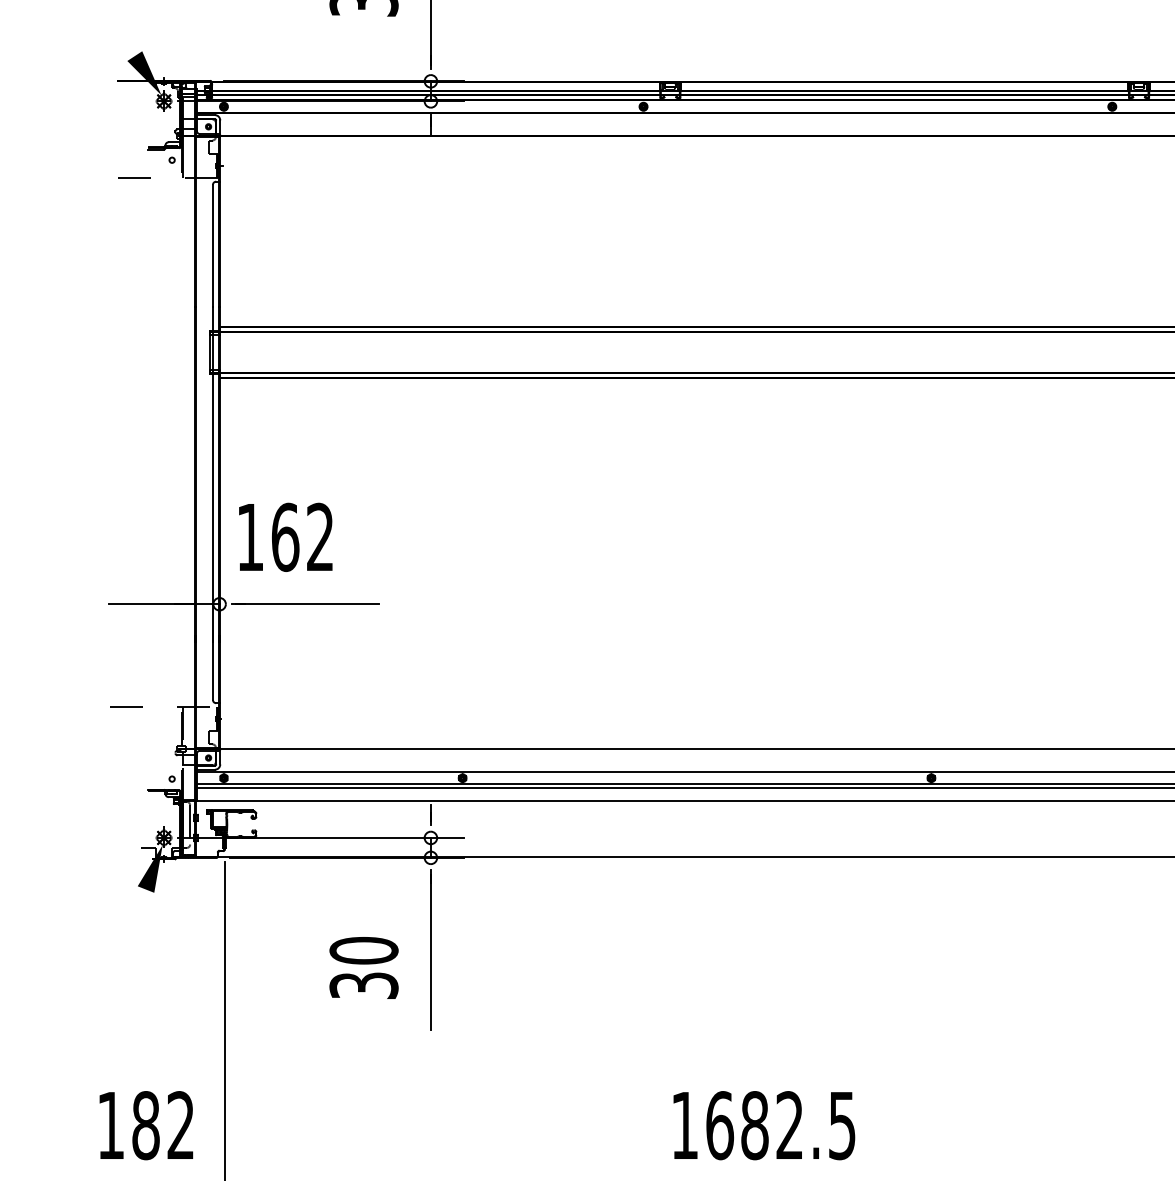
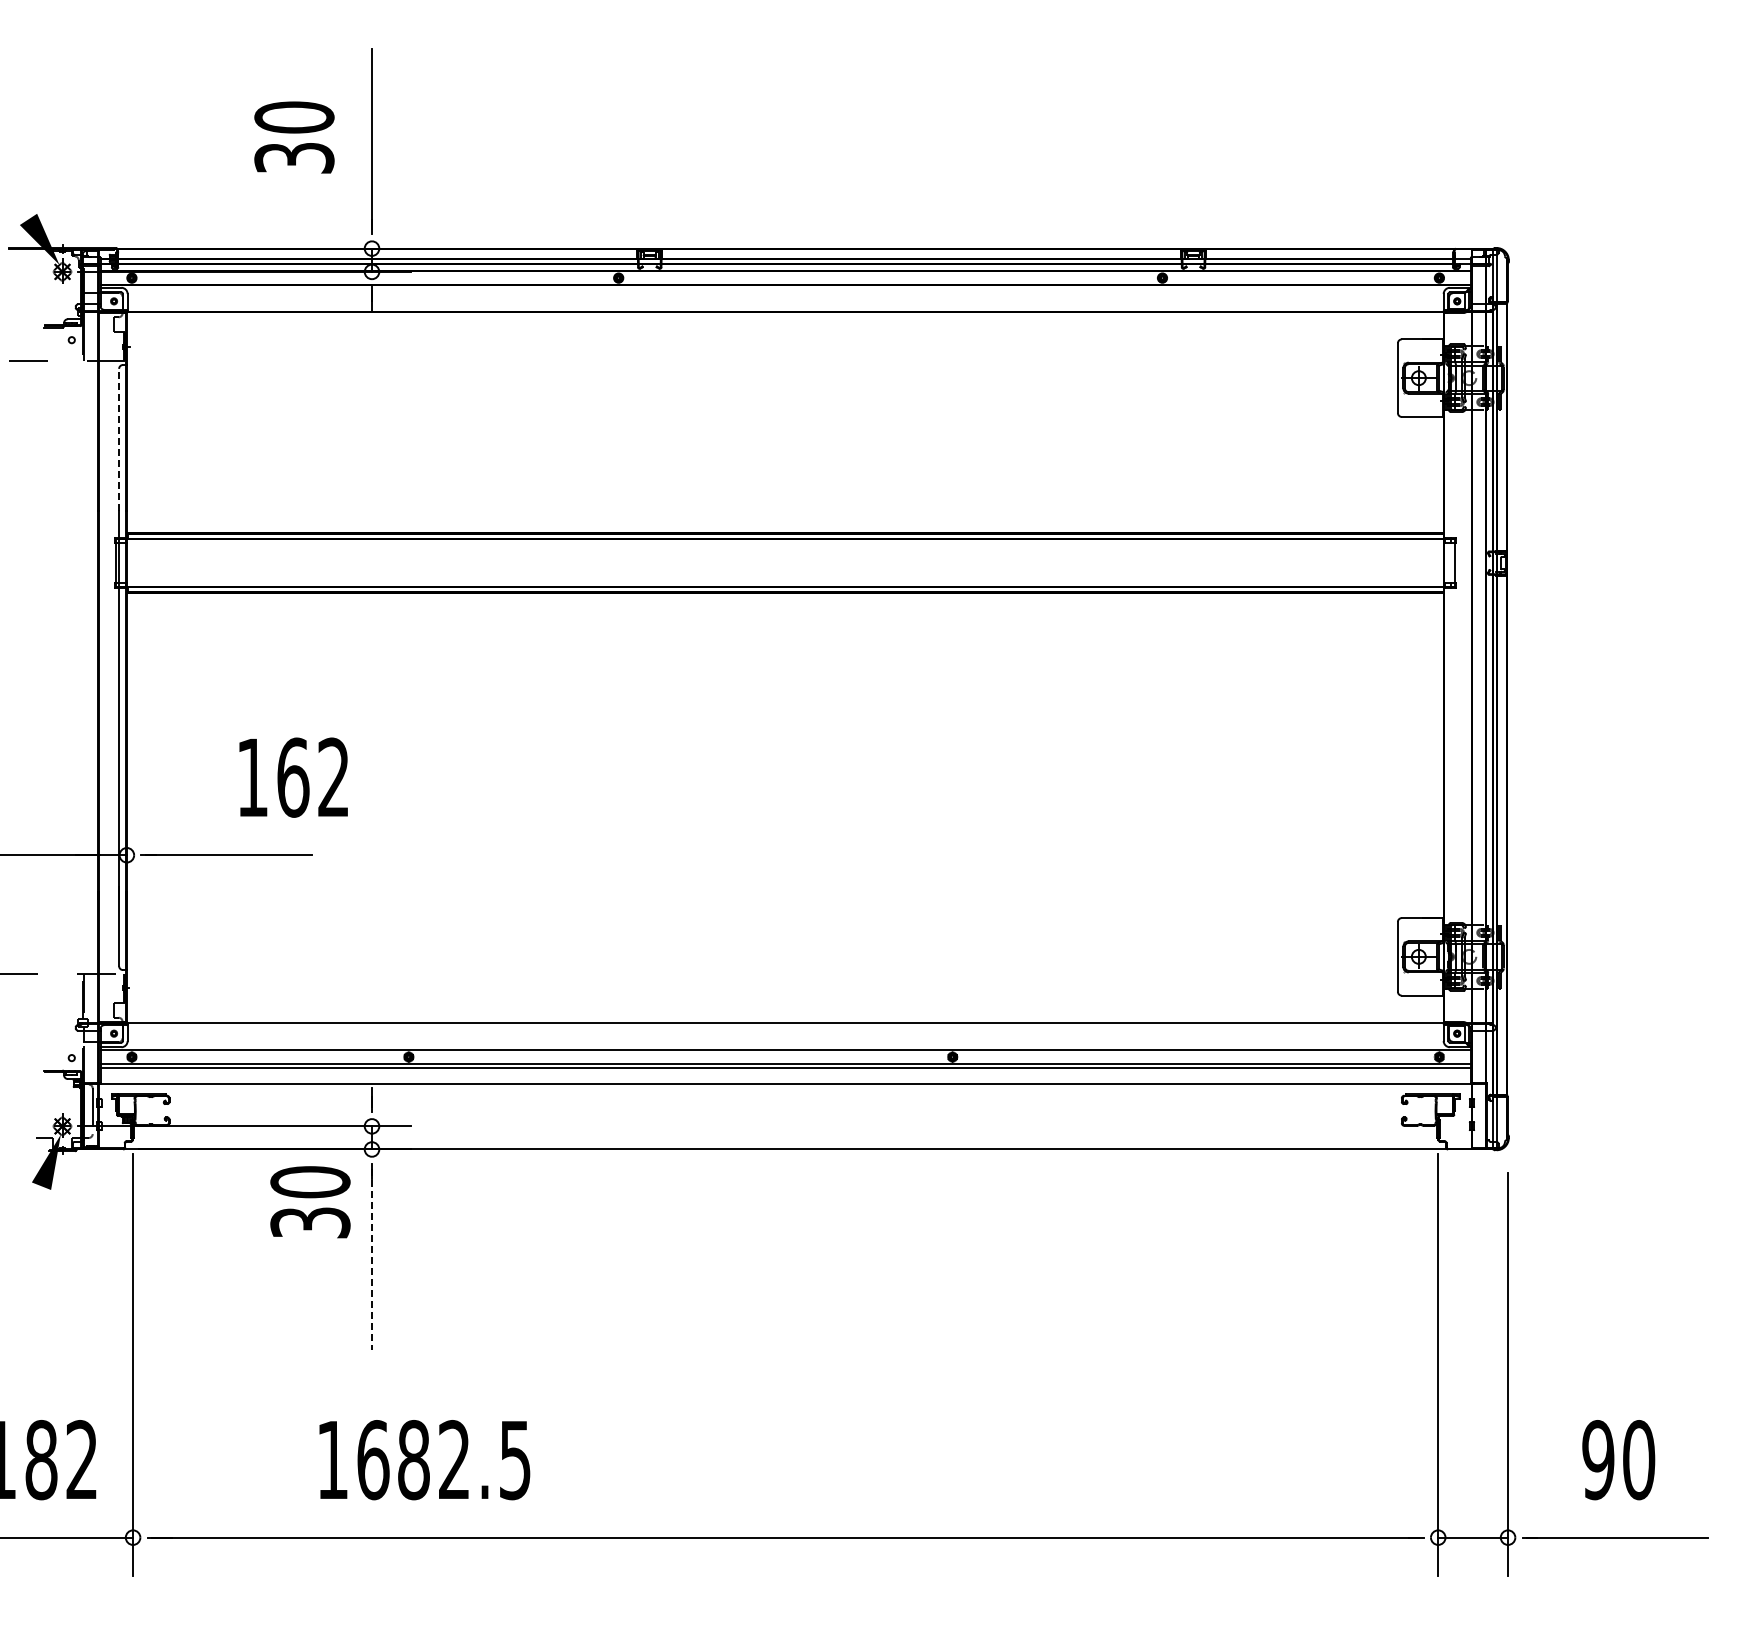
line: (213, 245) -> (119, 439), solid -> dashed
text: (285, 537) -> (293, 777), moved
line: (431, 952) -> (372, 1259), solid -> dashed
text: (364, 968) -> (310, 1202), moved
text: (764, 1125) -> (424, 1460), moved

